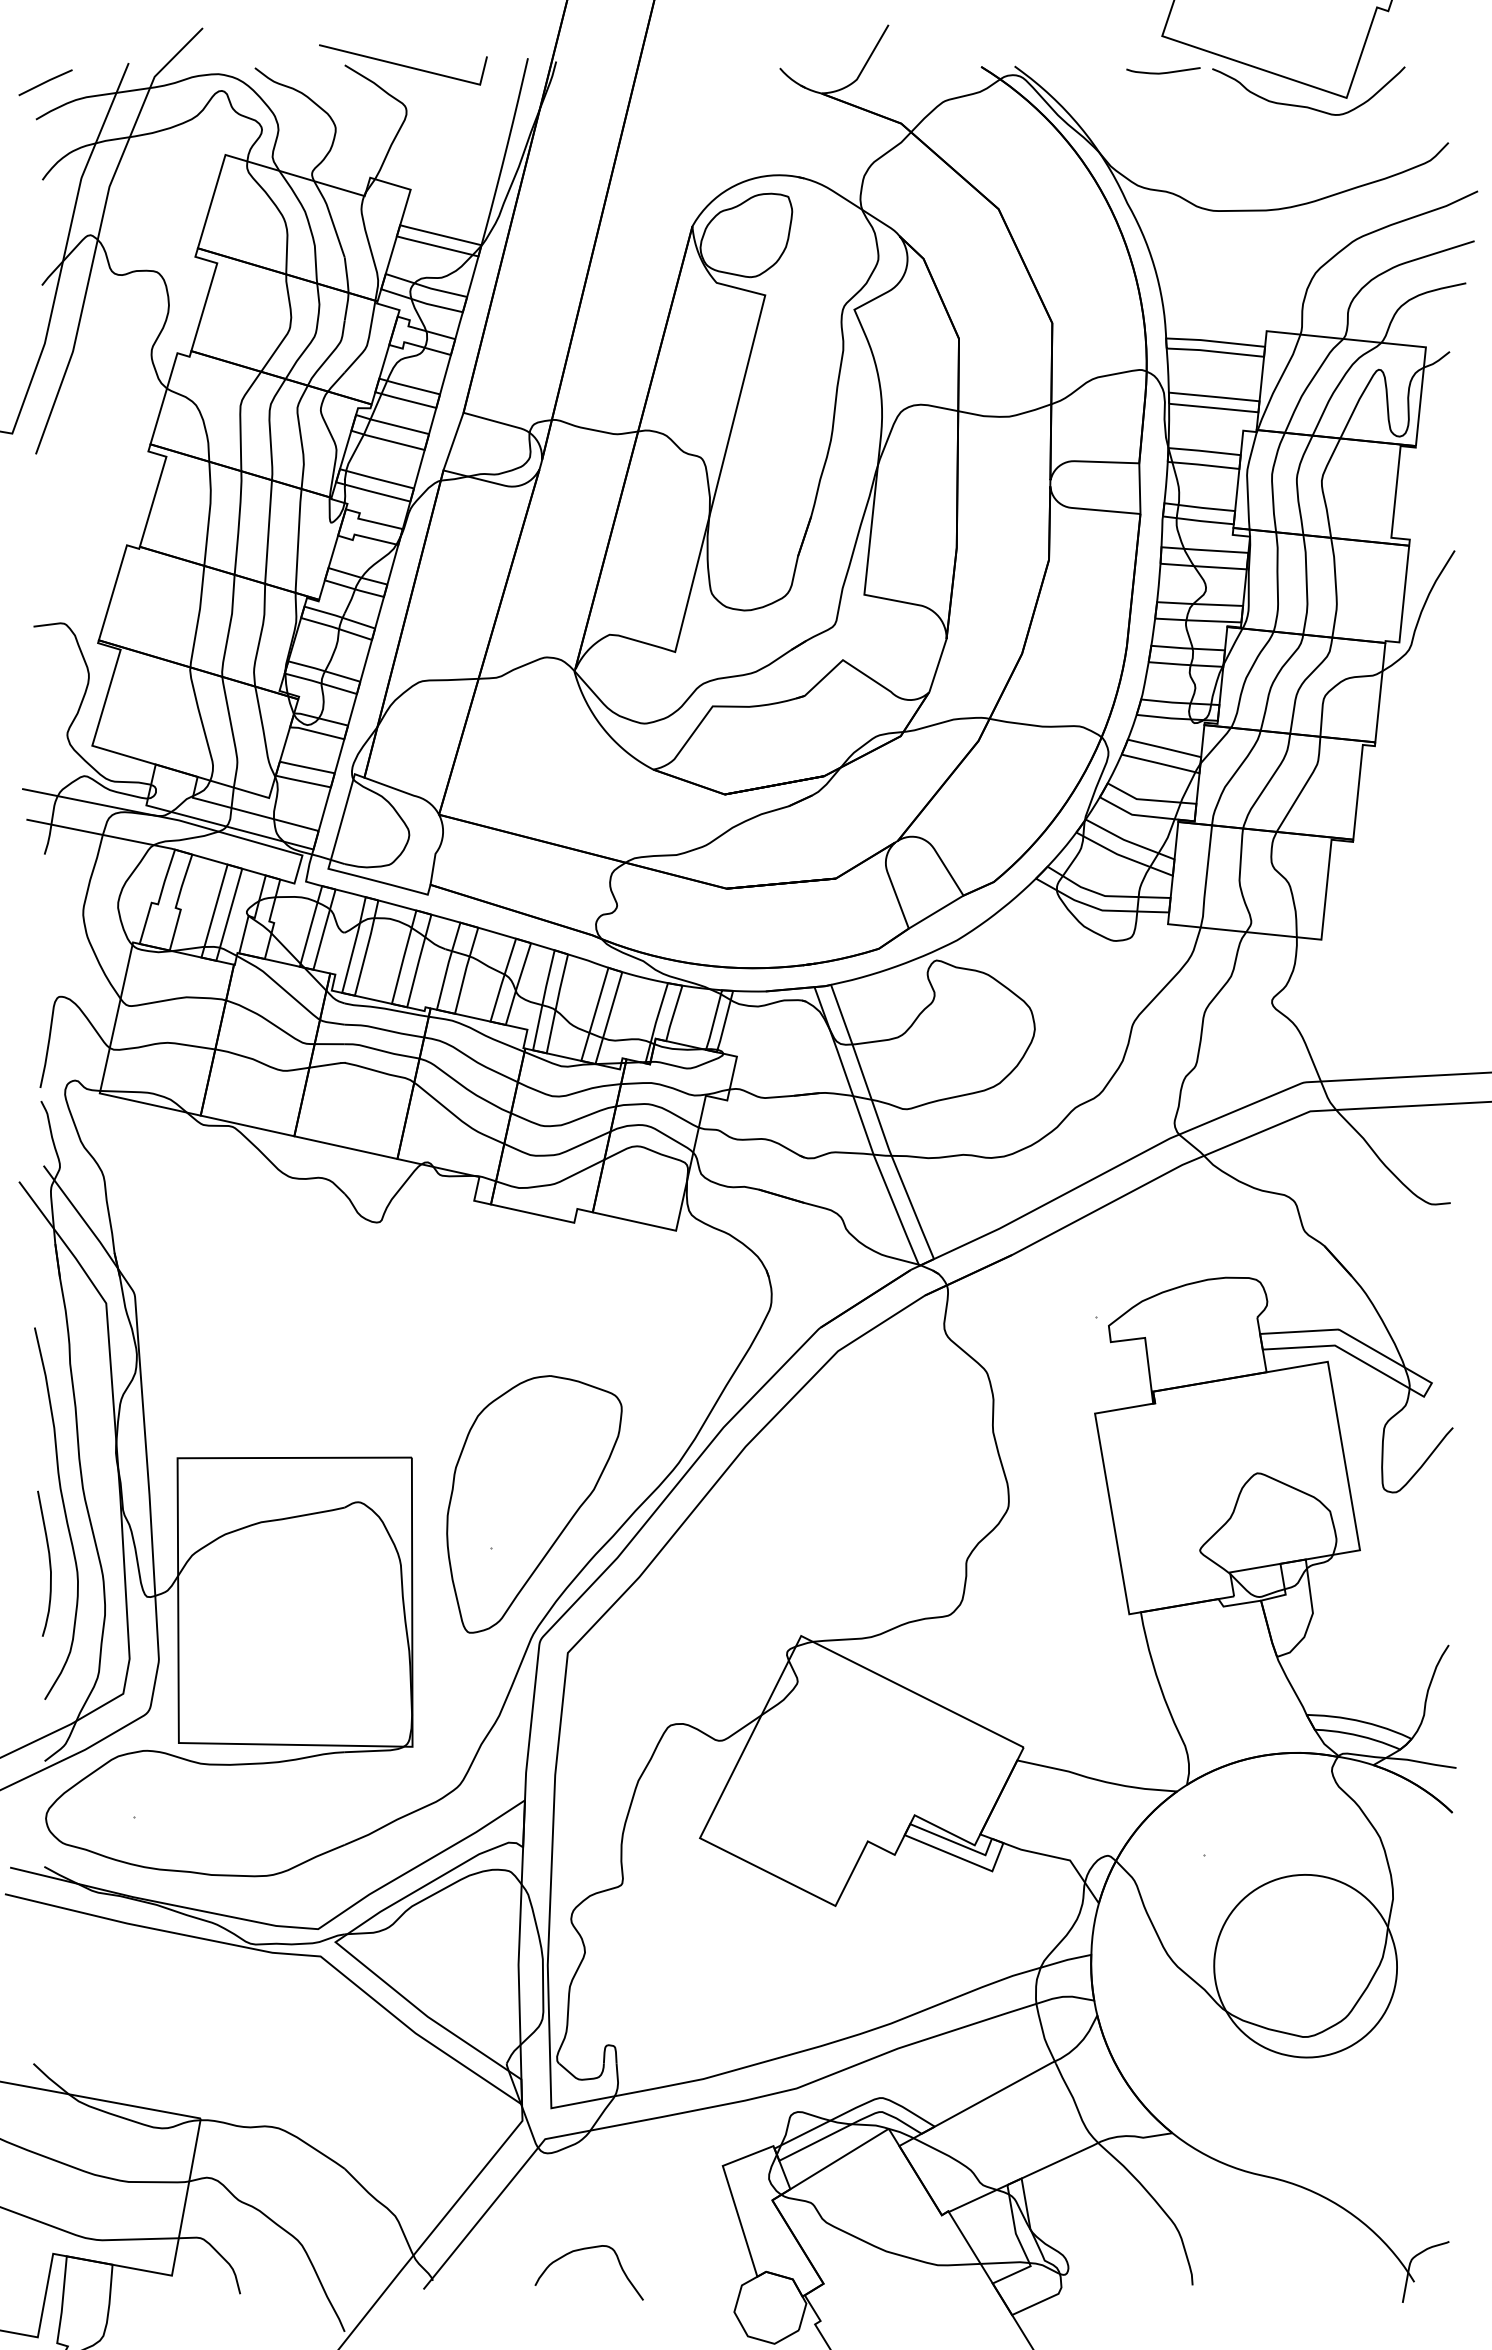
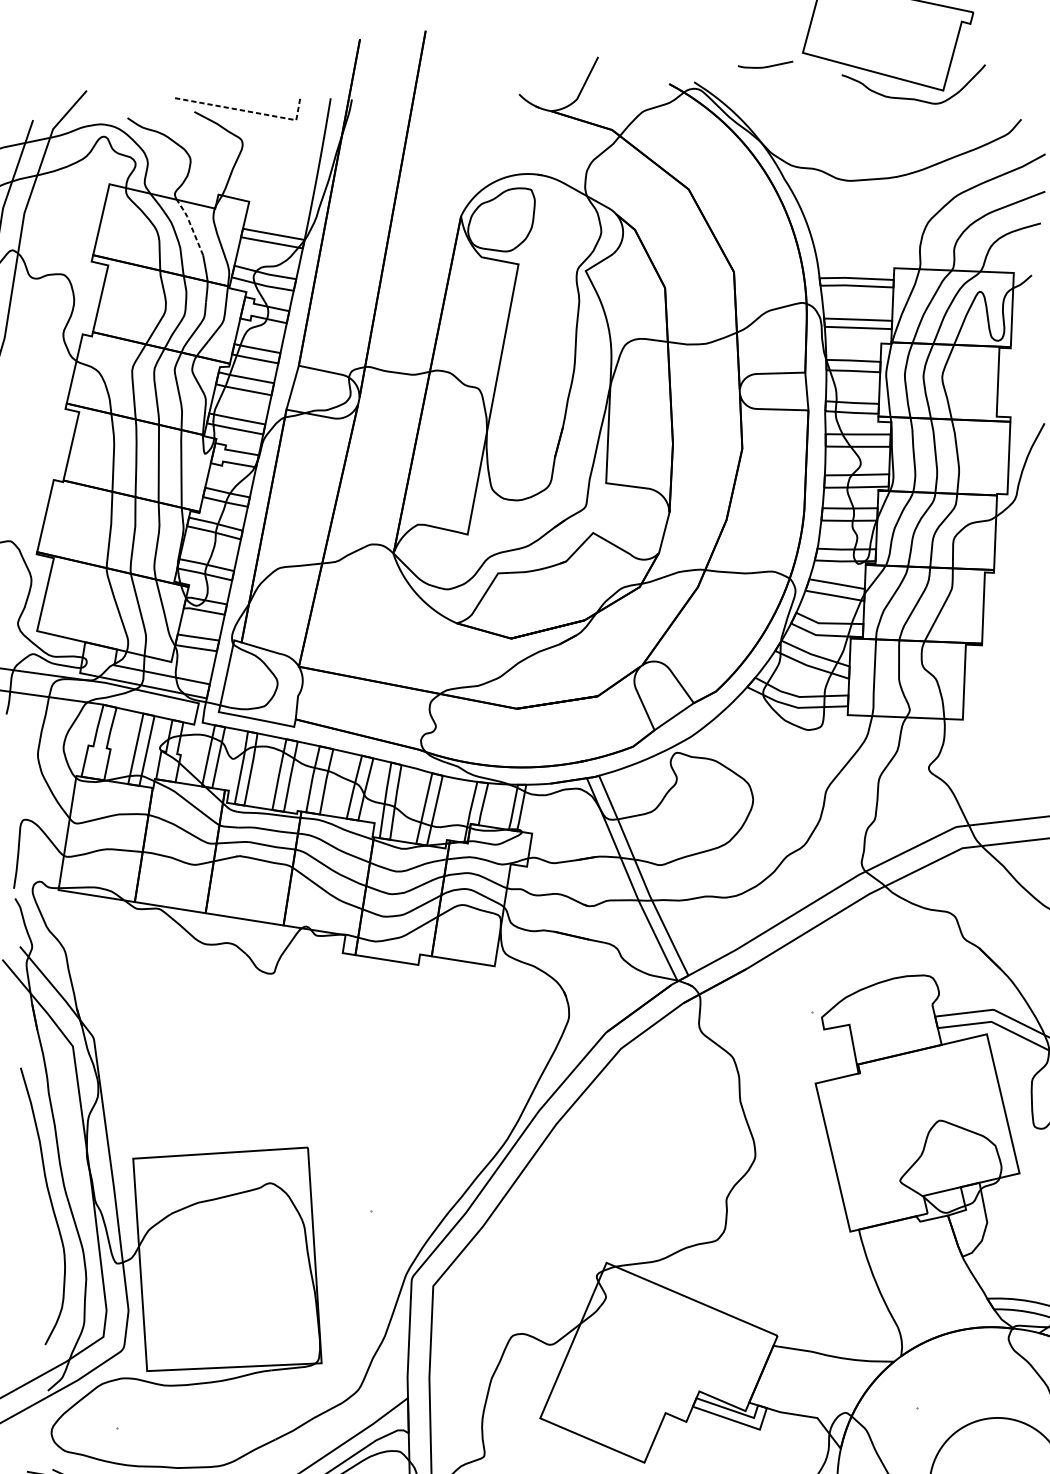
line: (414, 68) -> (246, 111), solid -> dashed
curve: (1163, 72) -> (765, 66), moved
line: (331, 217) -> (191, 226), solid -> dashed
part: (534, 1504) -> (401, 1176), removed
curve: (49, 1563) -> (42, 1243), removed

